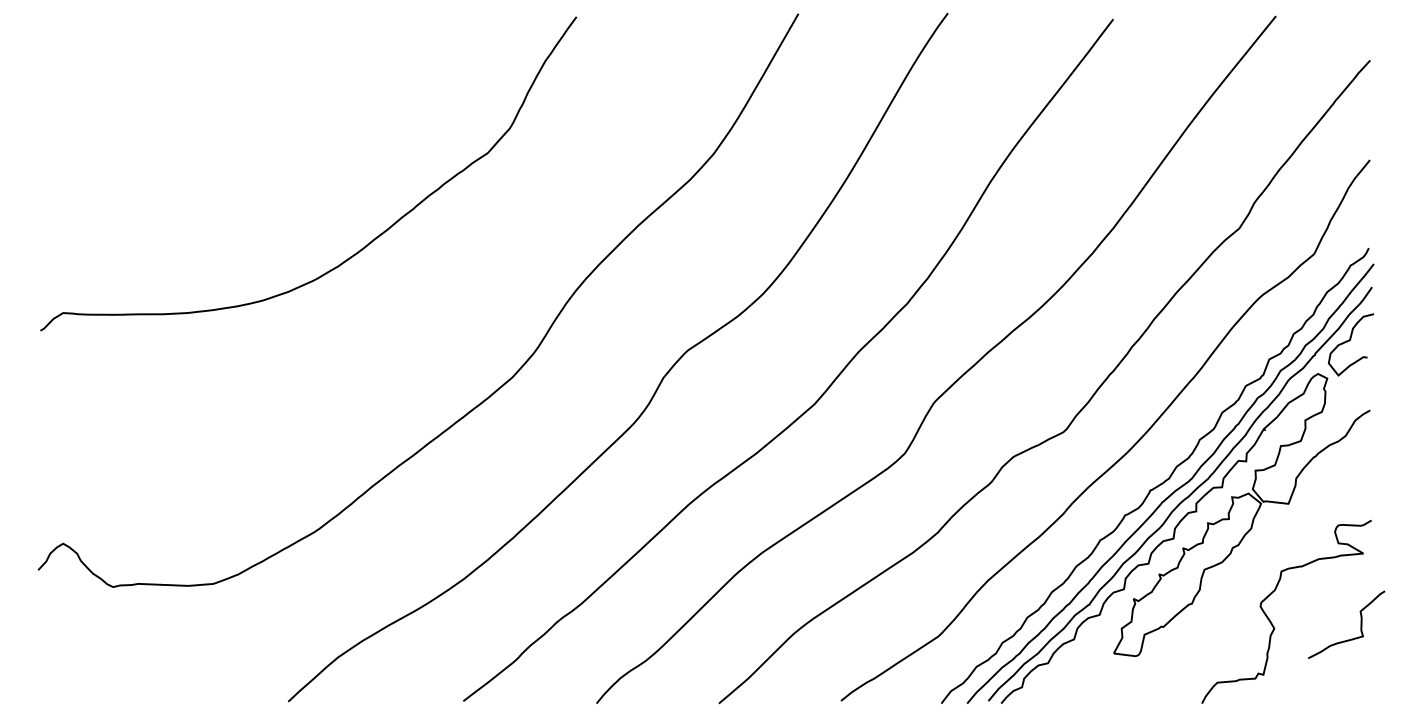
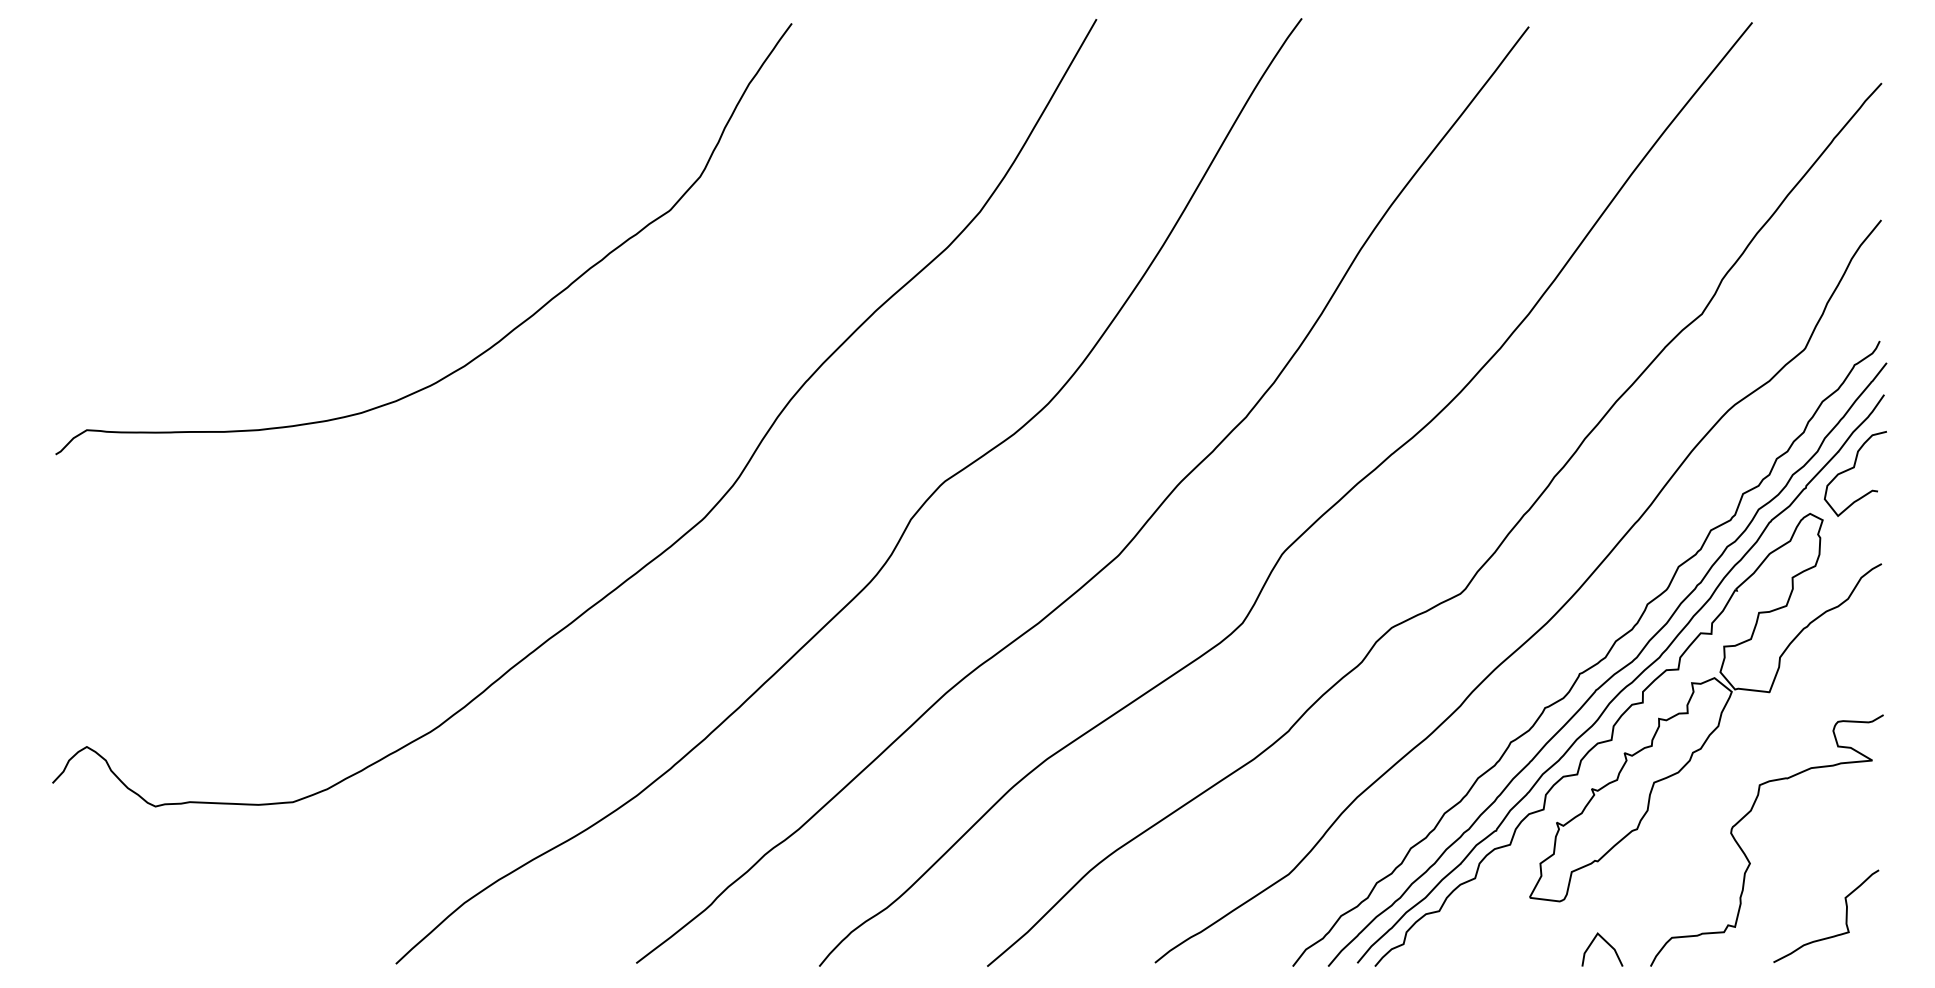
curve: (1360, 624) -> (1845, 915), moved
line: (1170, 687) -> (1607, 944), added

